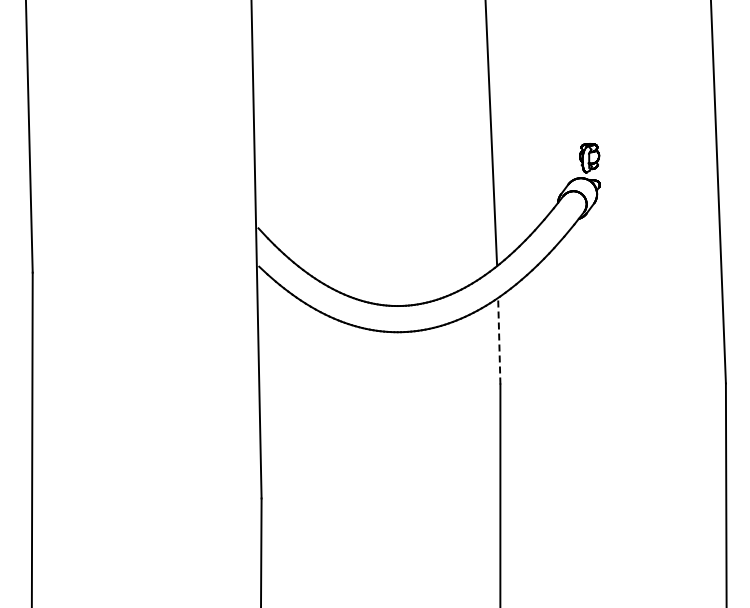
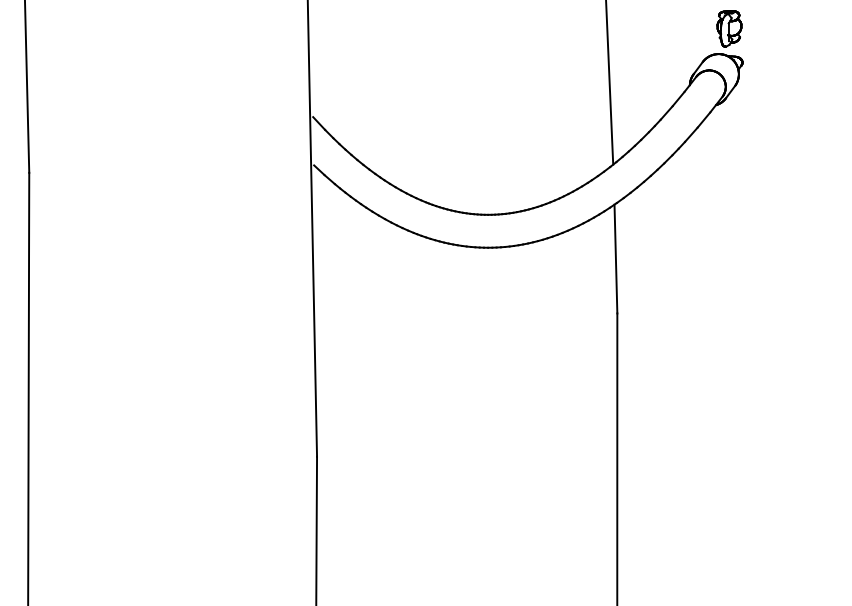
line: (499, 340) -> (616, 258), dashed -> solid

